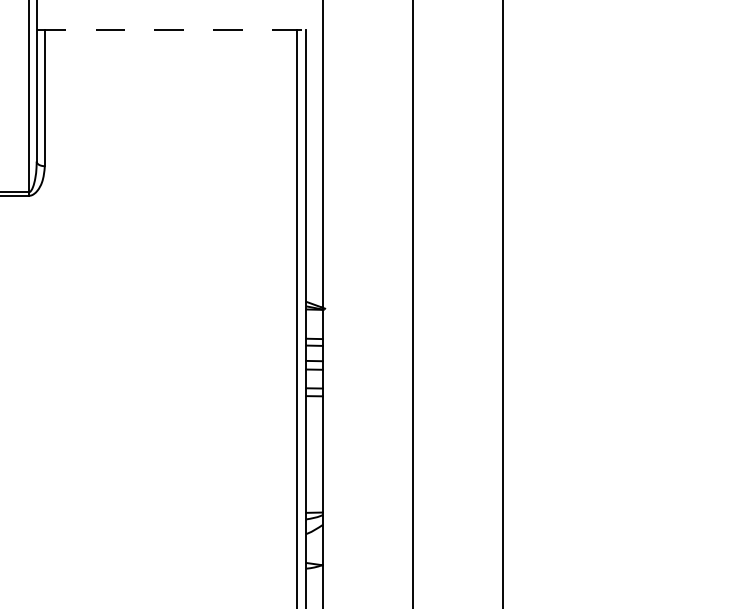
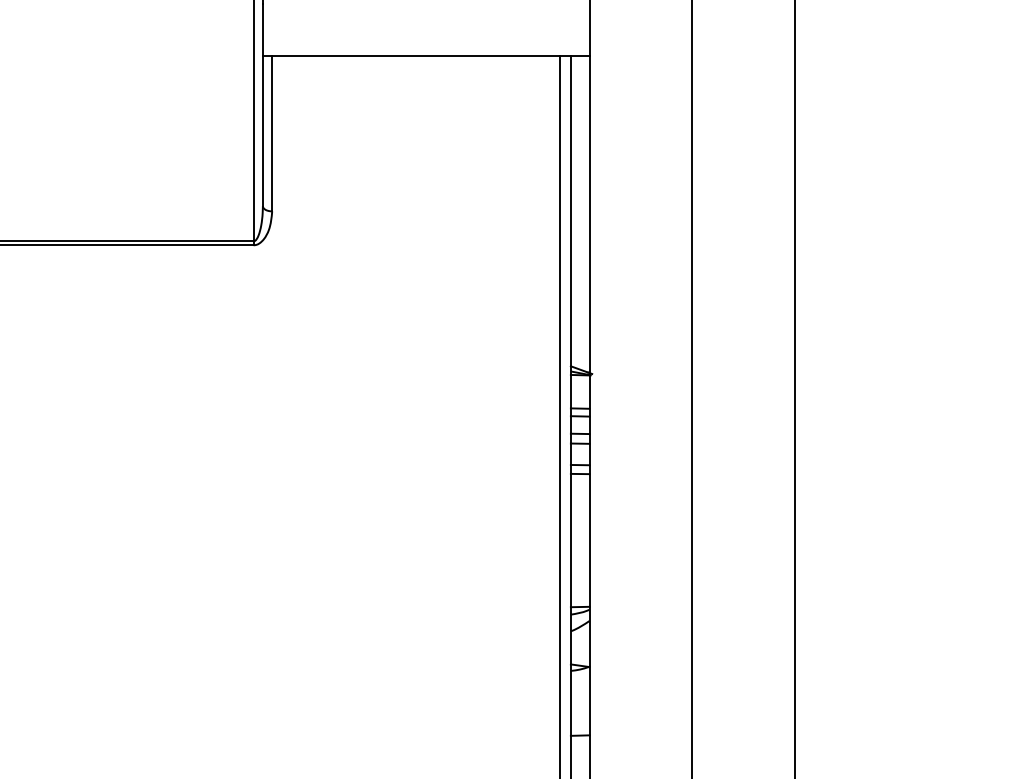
line: (180, 29) -> (426, 55), dashed -> solid

